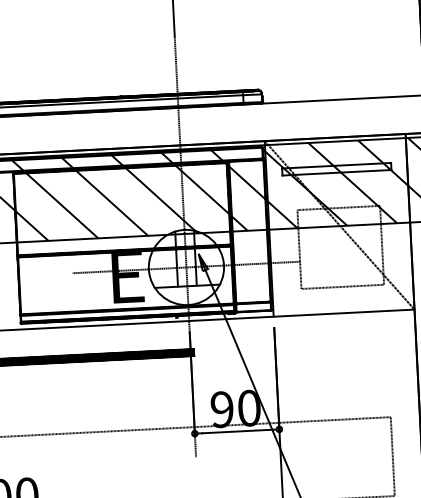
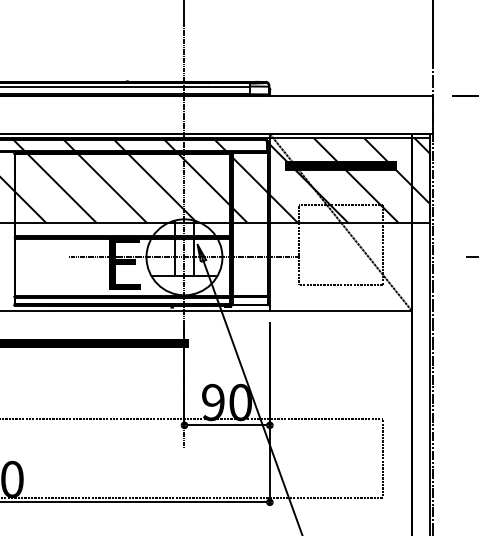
hatch: (337, 168) -> (341, 165), added

